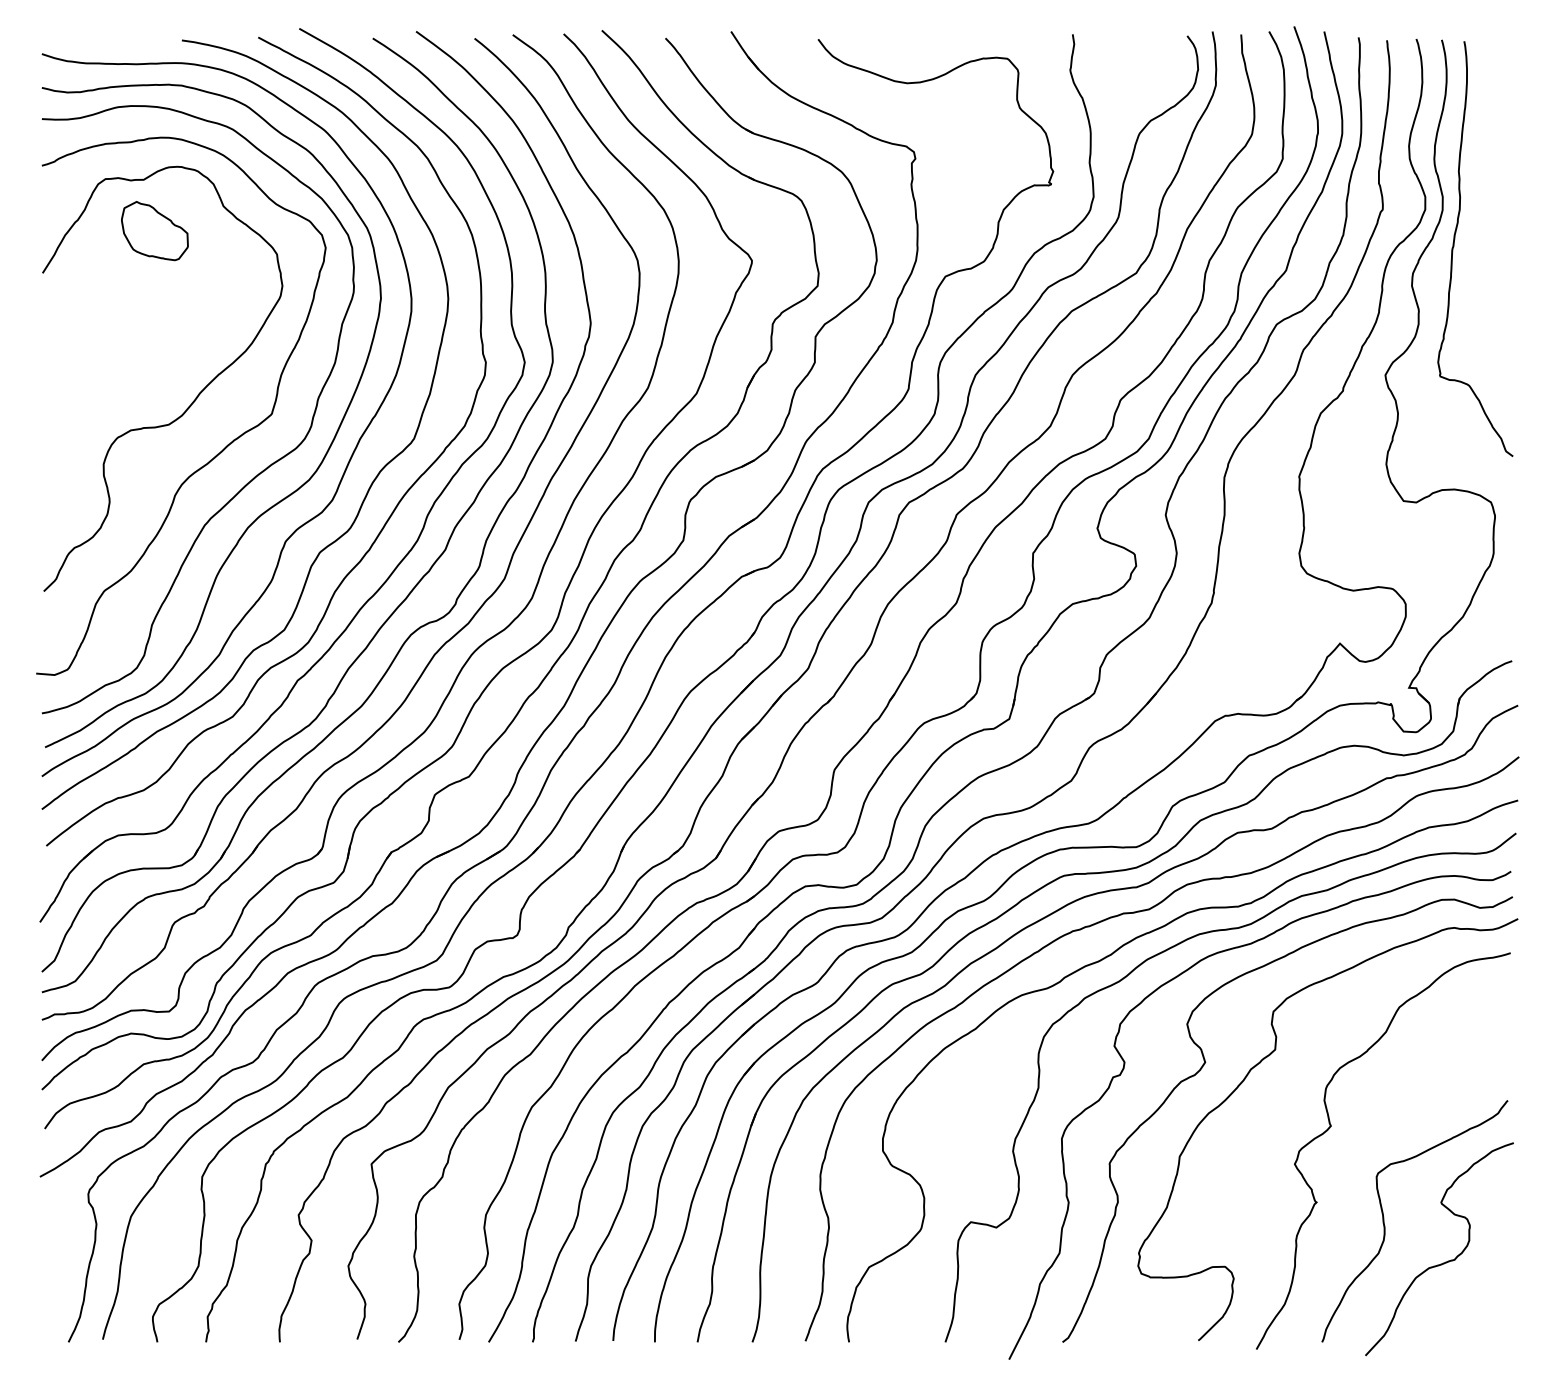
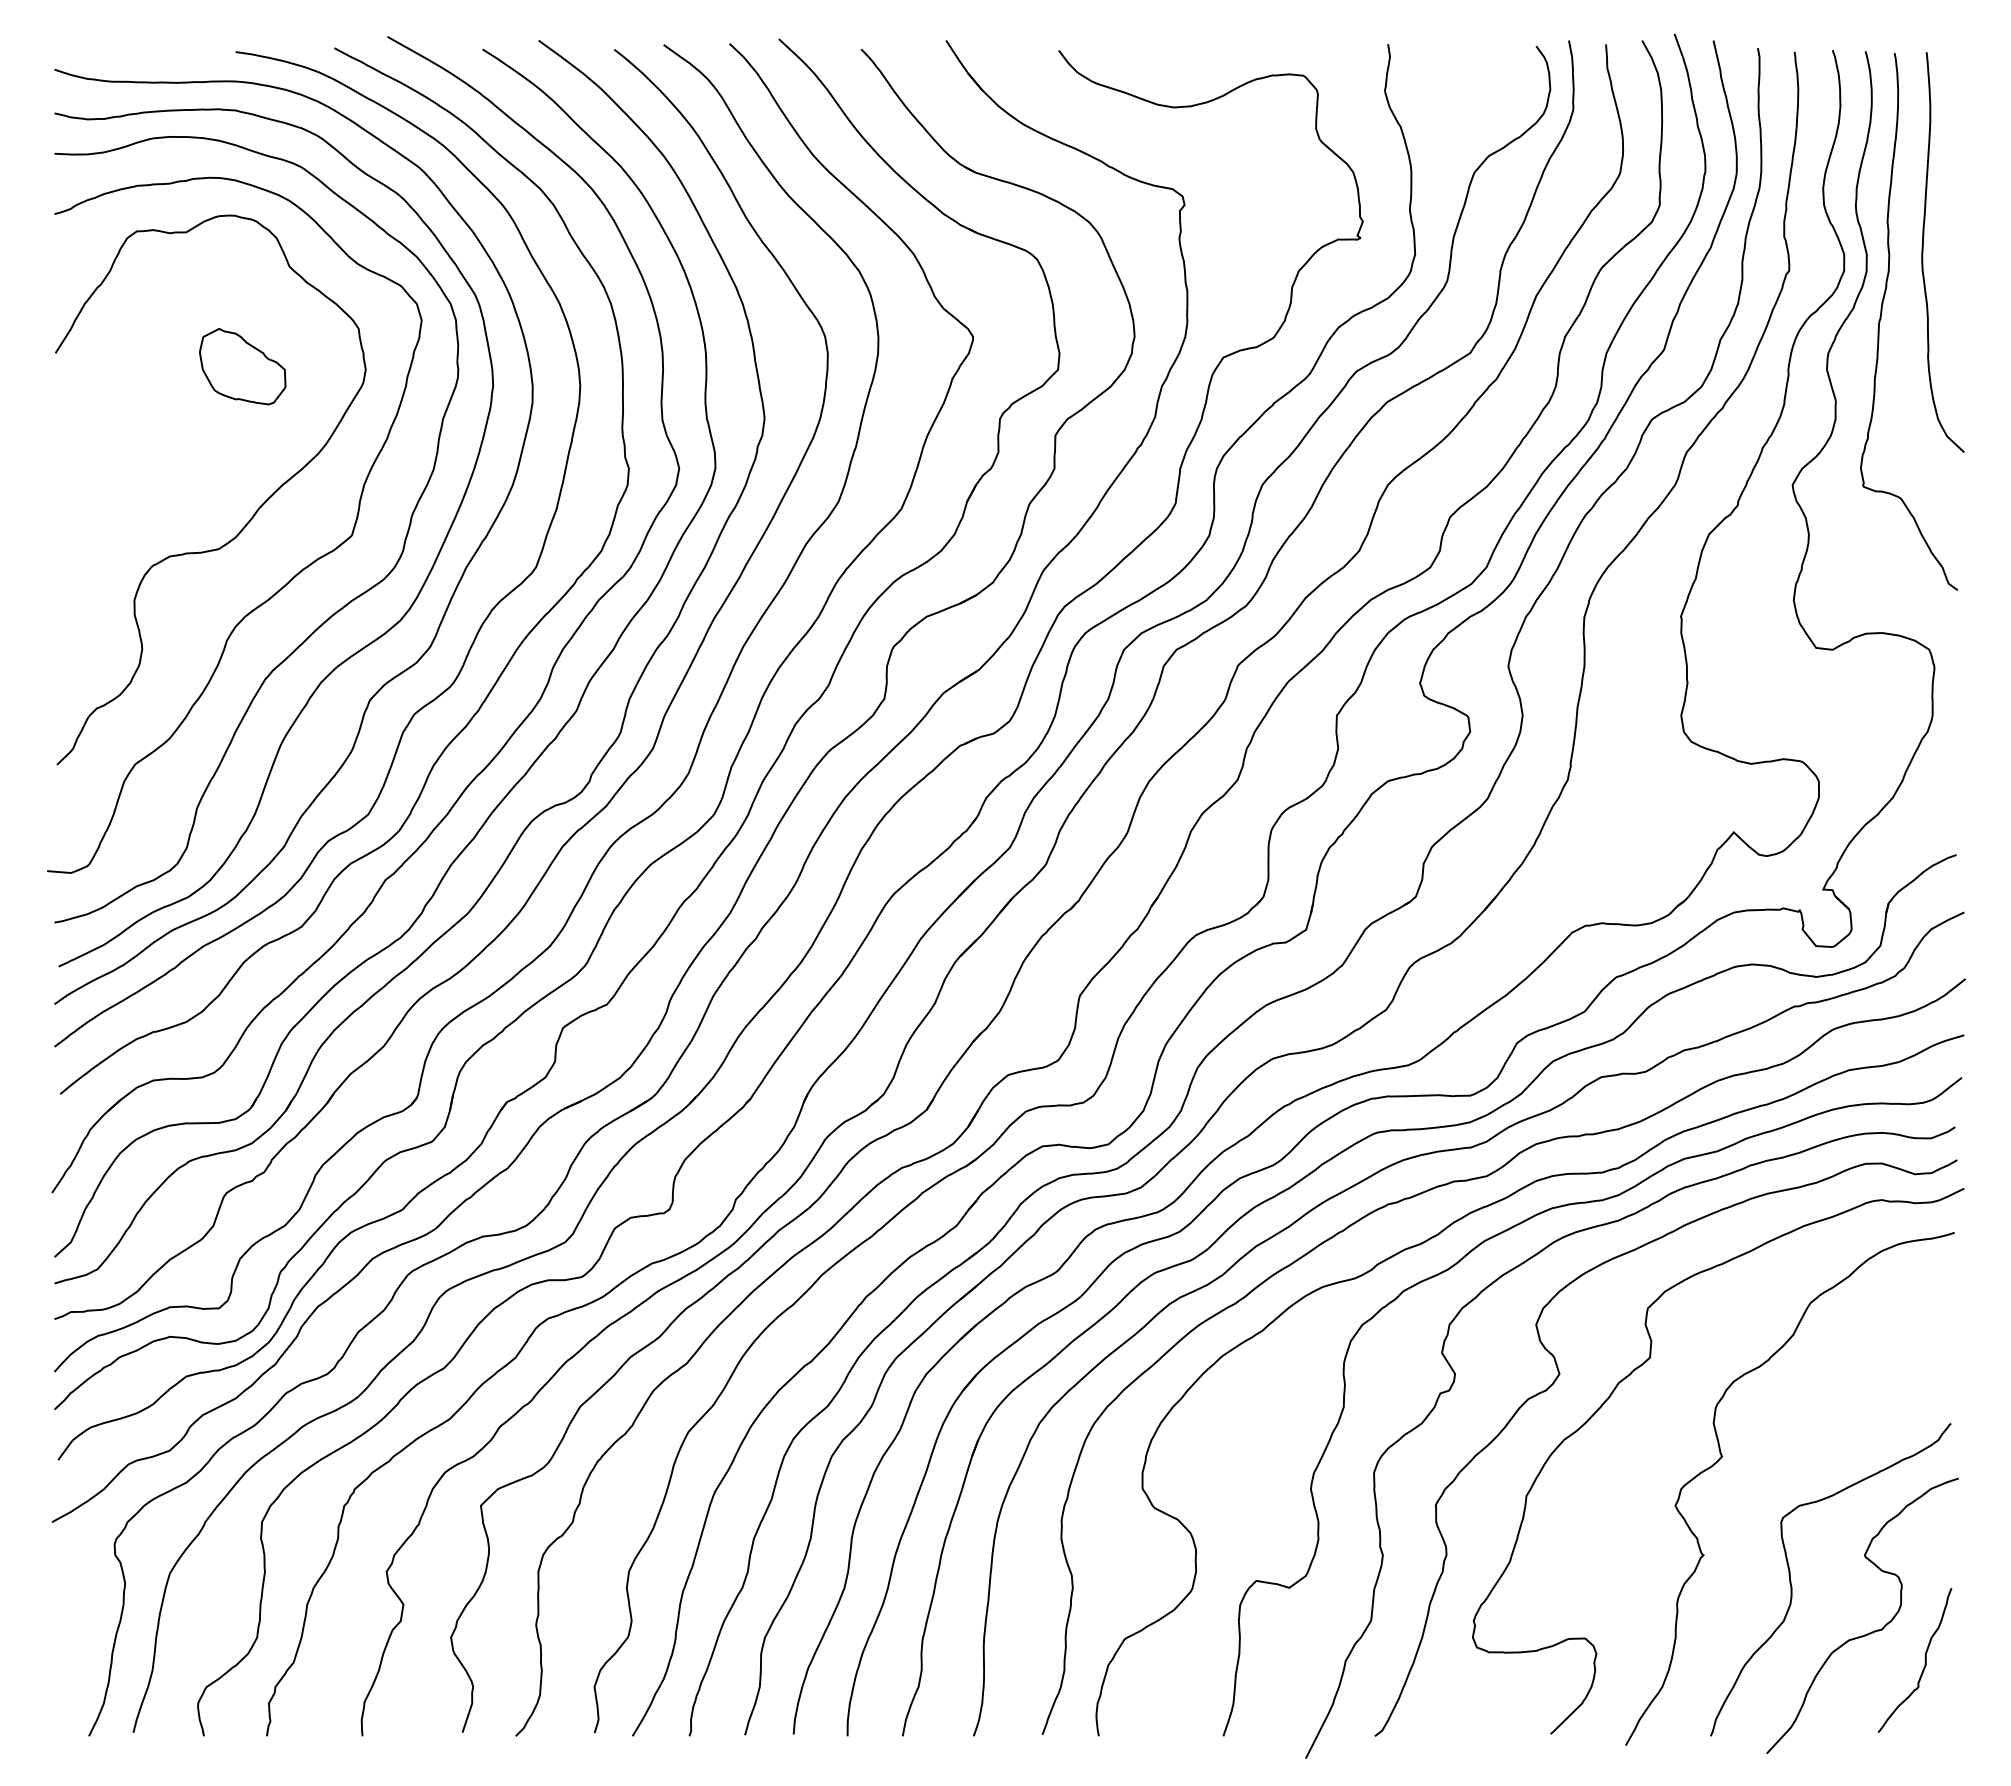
curve: (1486, 195) -> (1923, 252), added
part: (154, 230) -> (242, 366), moved
curve: (1487, 1283) -> (1924, 1660), added

